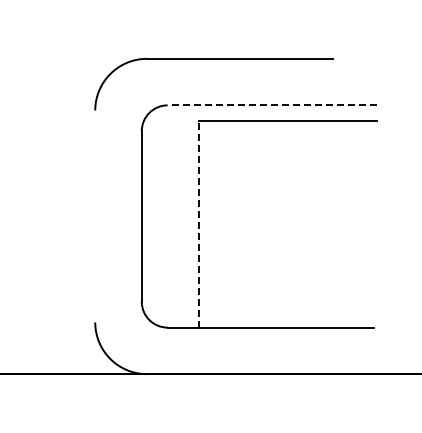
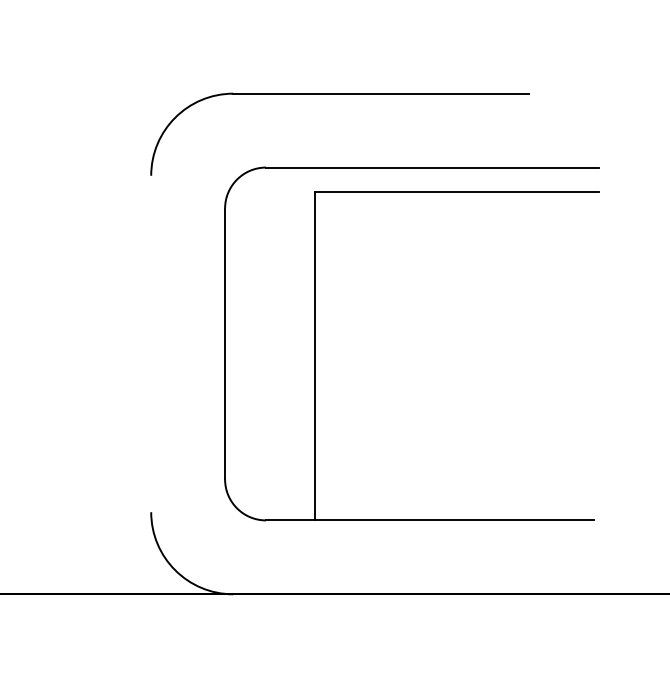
line: (272, 105) -> (432, 167), dashed -> solid
line: (198, 223) -> (315, 355), dashed -> solid

